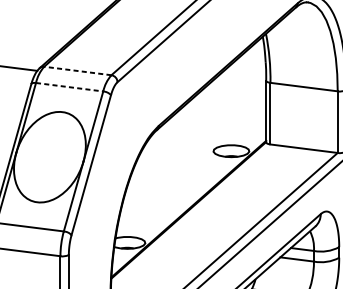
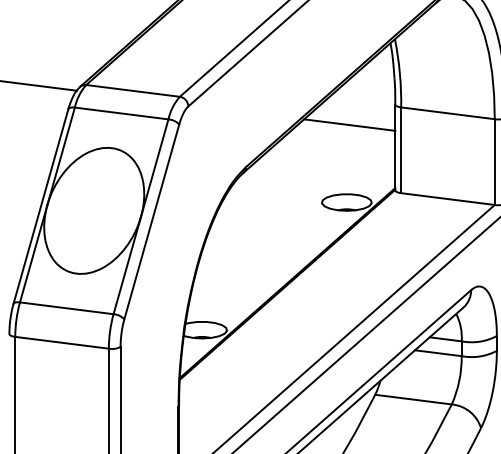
line: (77, 70) -> (132, 90), dashed -> solid
line: (70, 87) -> (122, 113), dashed -> solid
line: (233, 95) -> (349, 124), added

